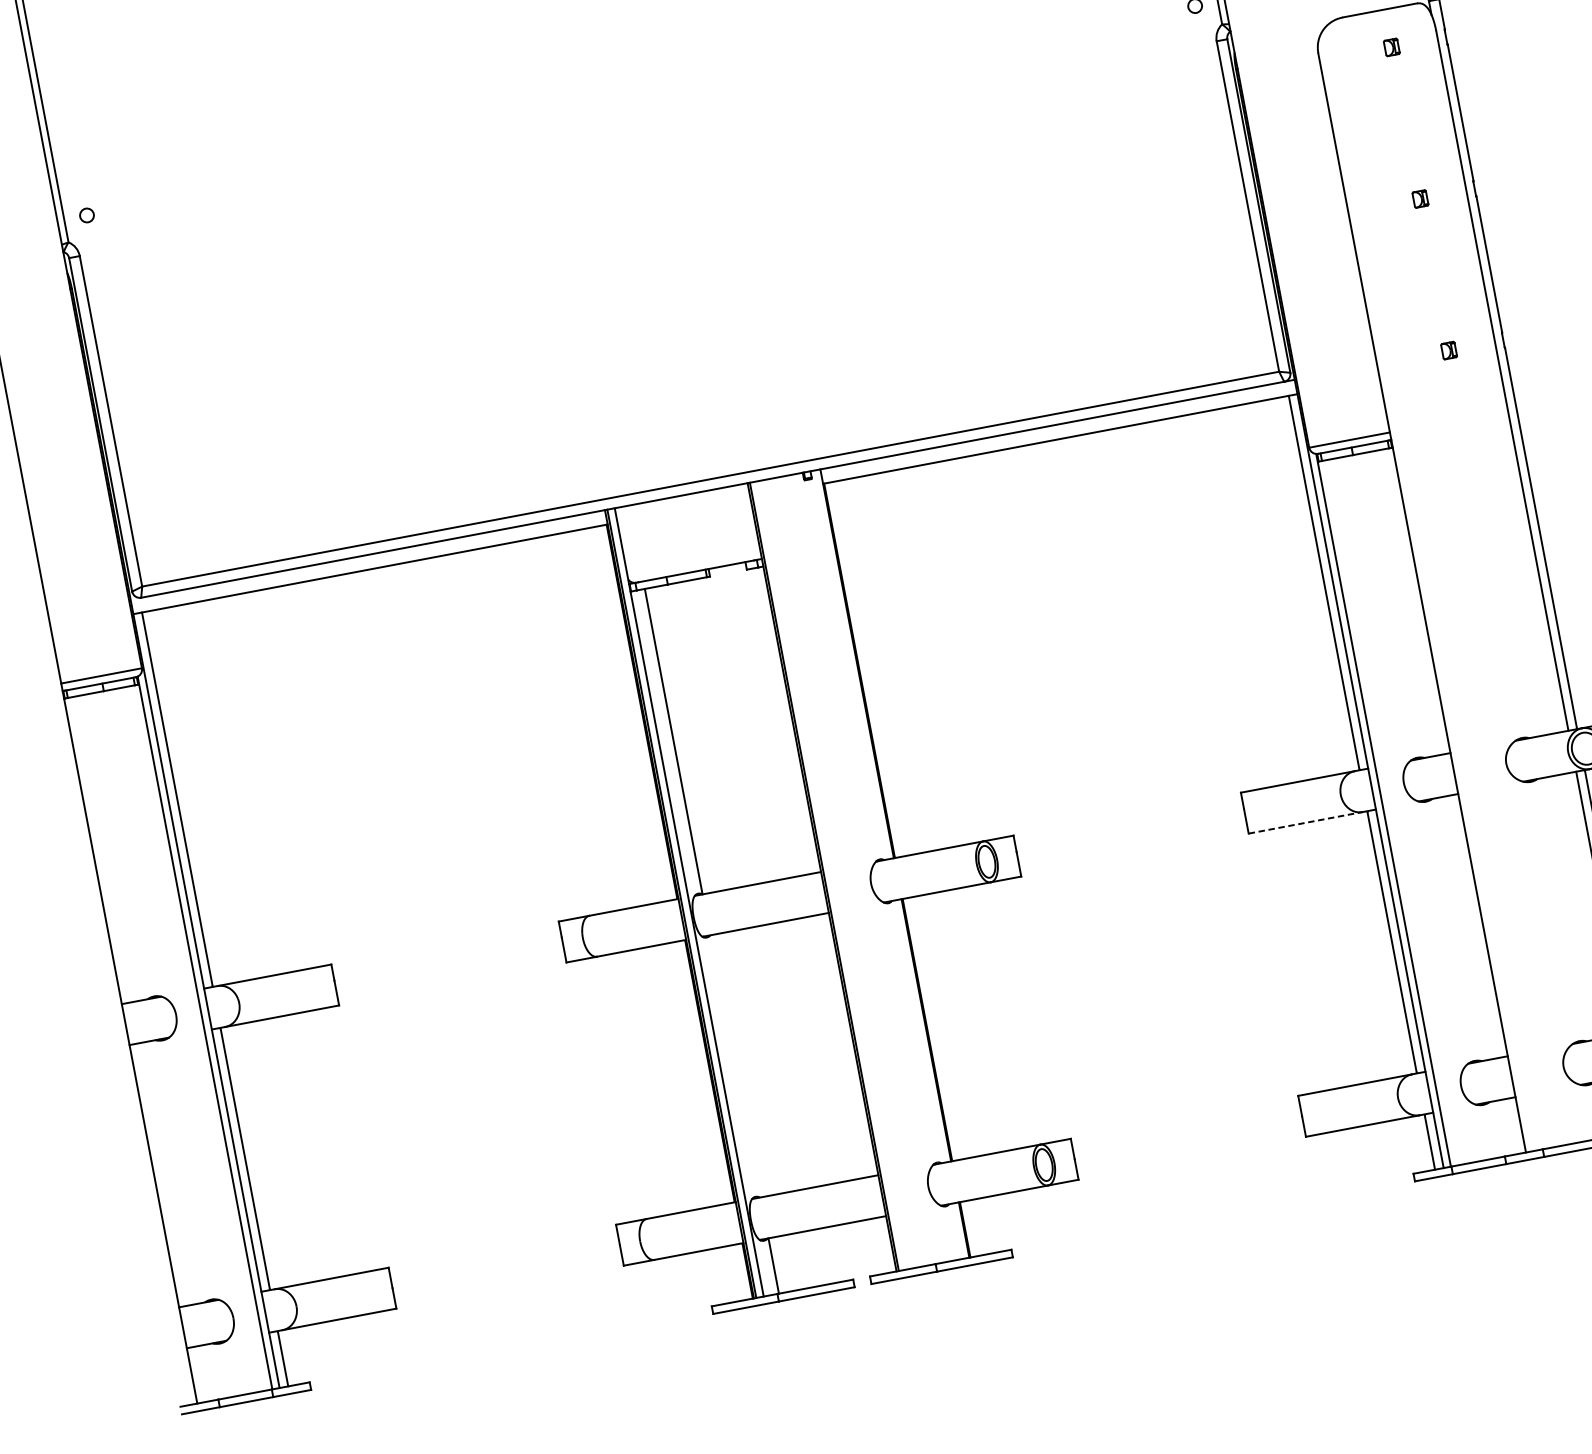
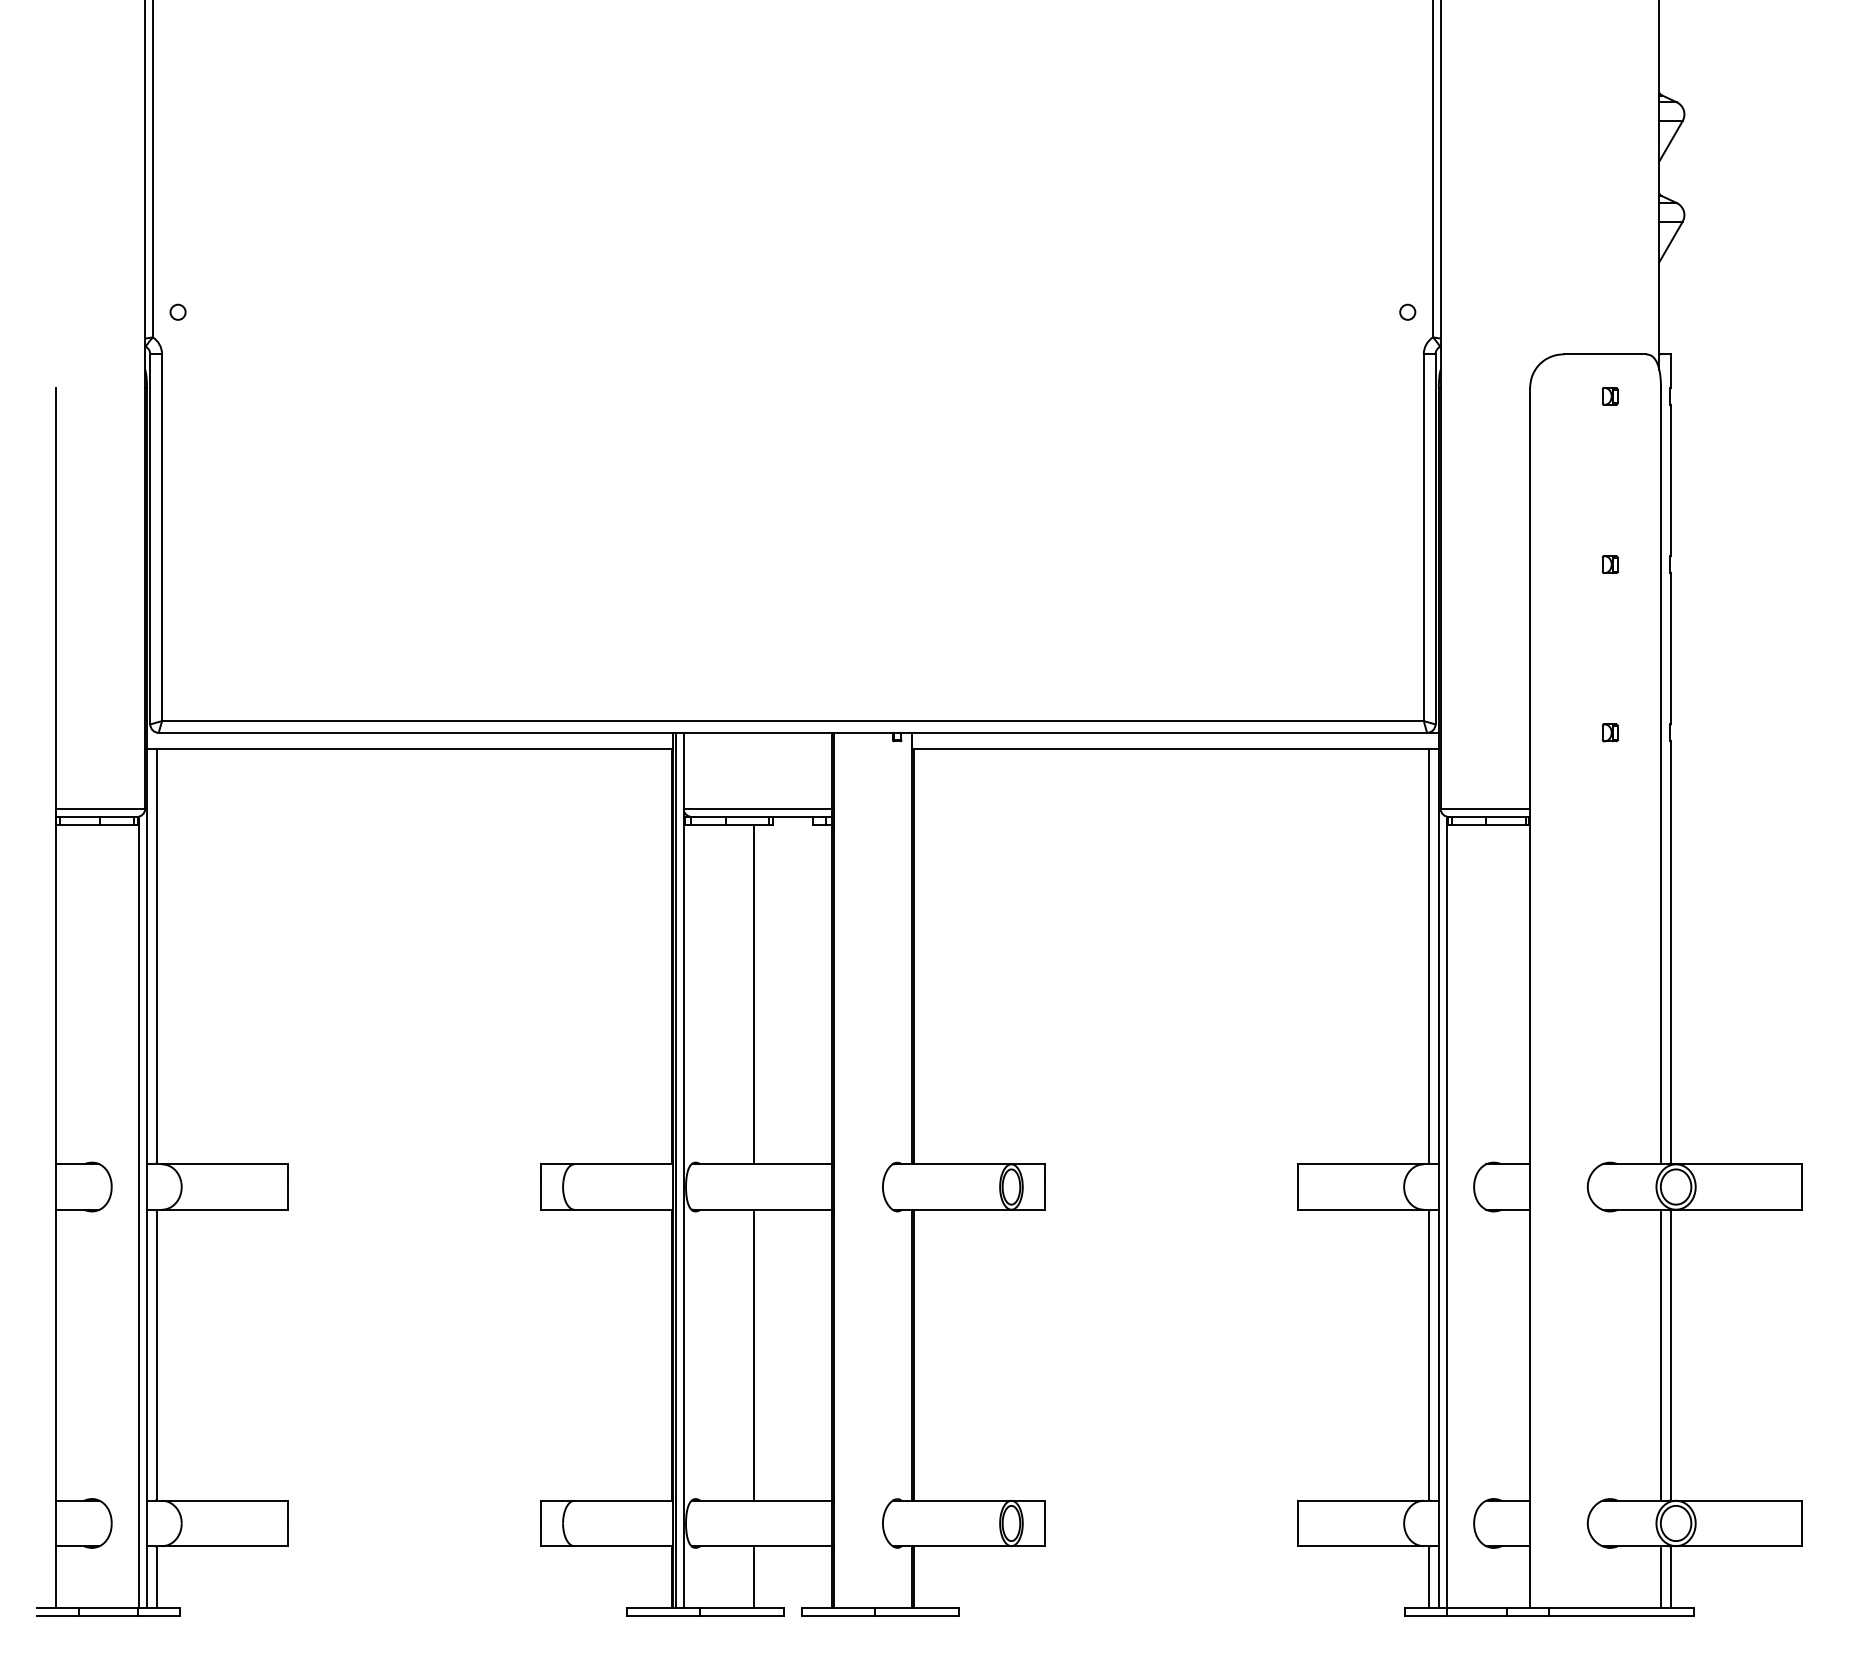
line: (693, 563) -> (757, 808), added
line: (673, 741) -> (754, 994), moved
line: (1306, 822) -> (1361, 1209), dashed -> solid
line: (783, 1056) -> (754, 1354), added
line: (773, 1265) -> (754, 1576), moved

